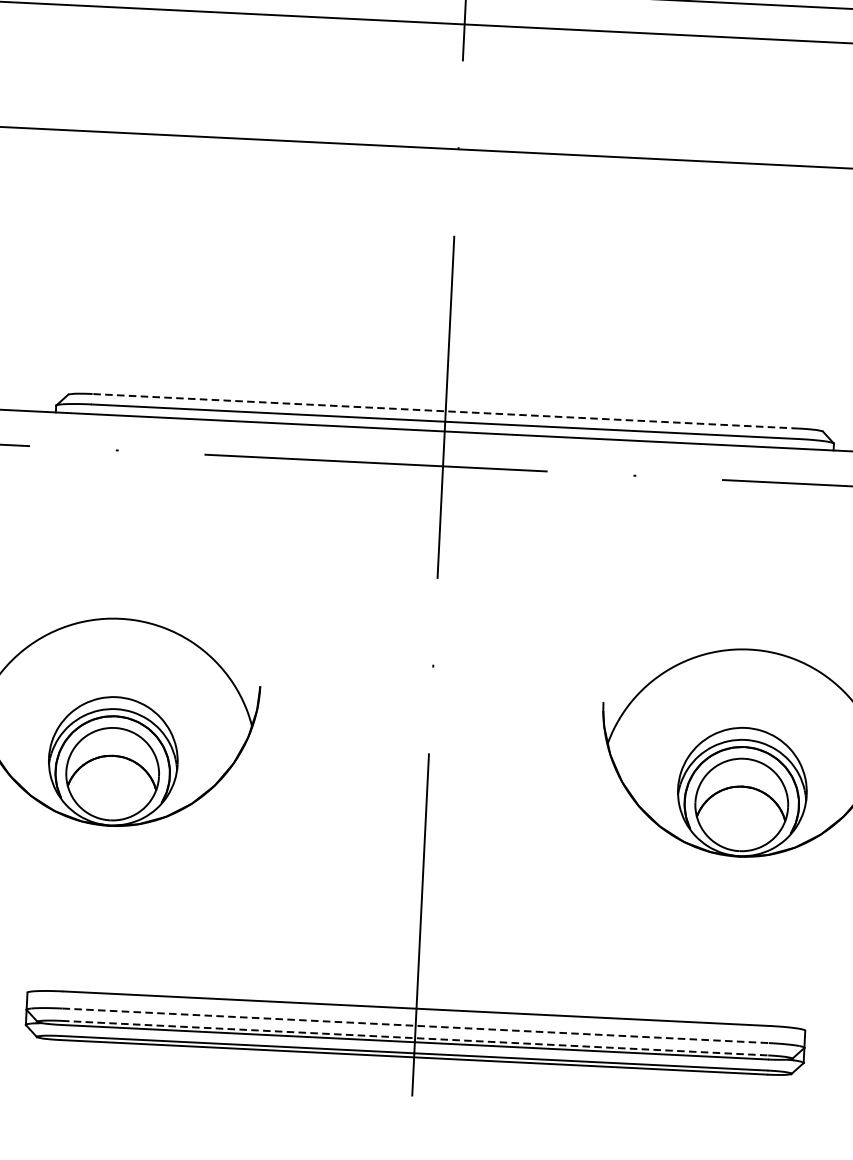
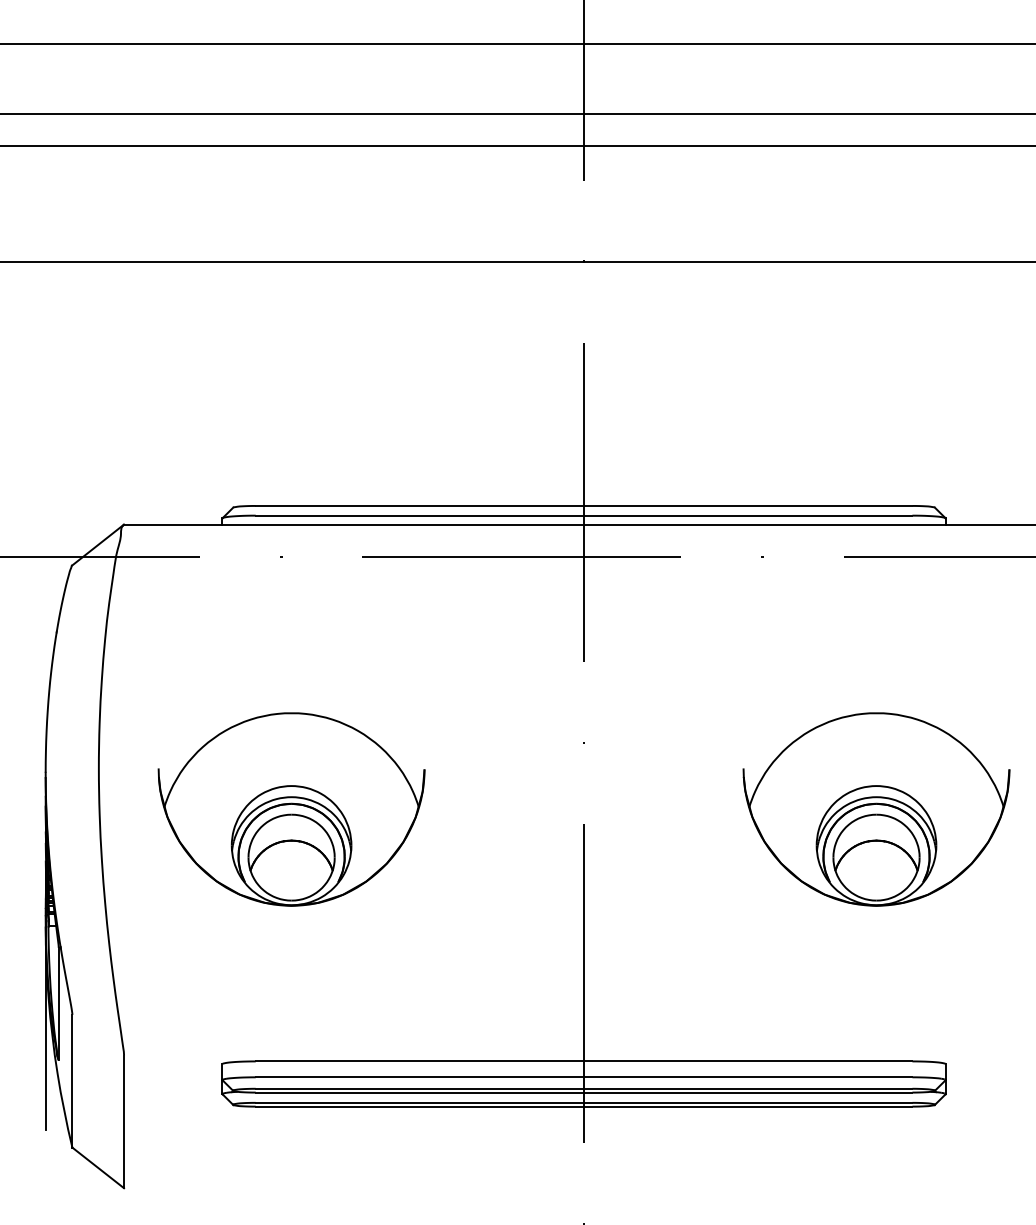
line: (445, 410) -> (583, 505), dashed -> solid
line: (416, 1026) -> (584, 1077), dashed -> solid
line: (415, 1037) -> (584, 1088), dashed -> solid

